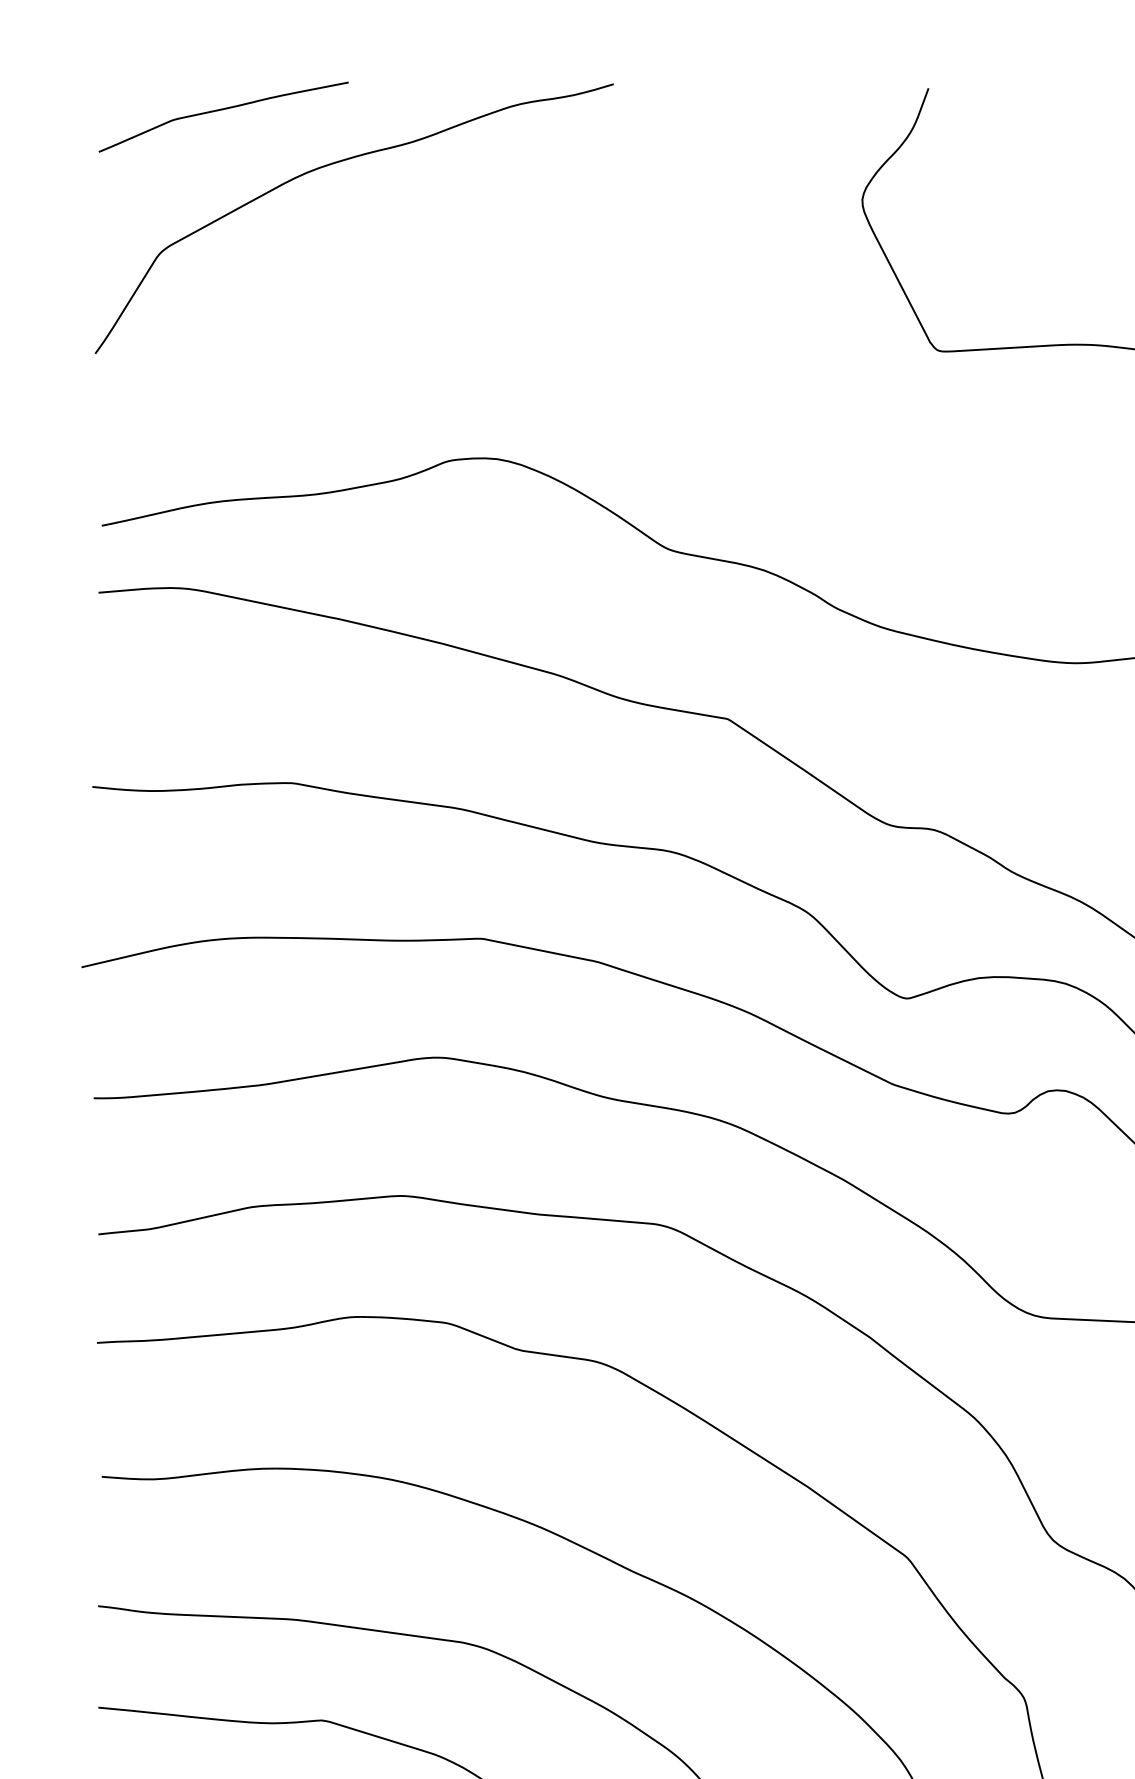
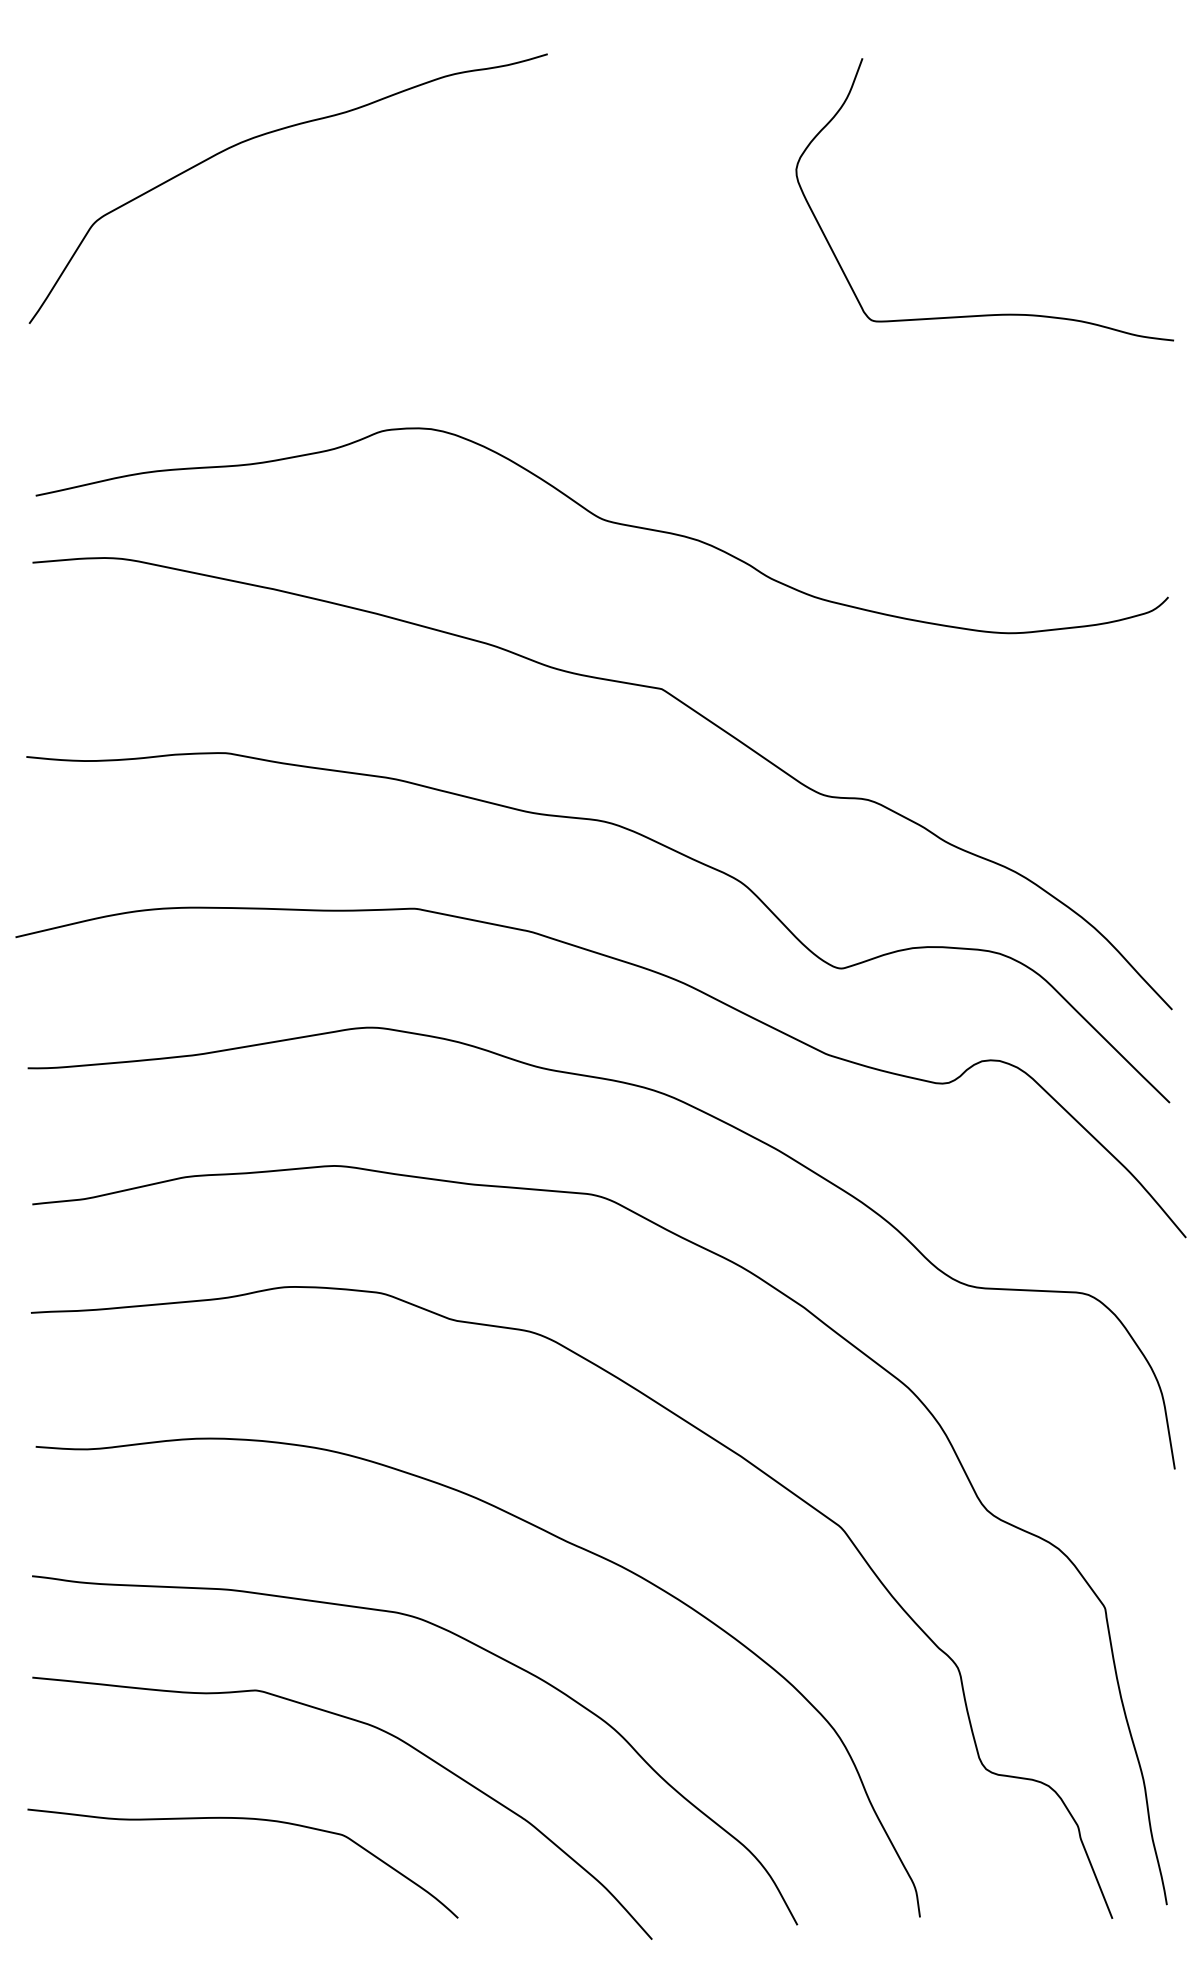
curve: (222, 110) -> (156, 80), removed

